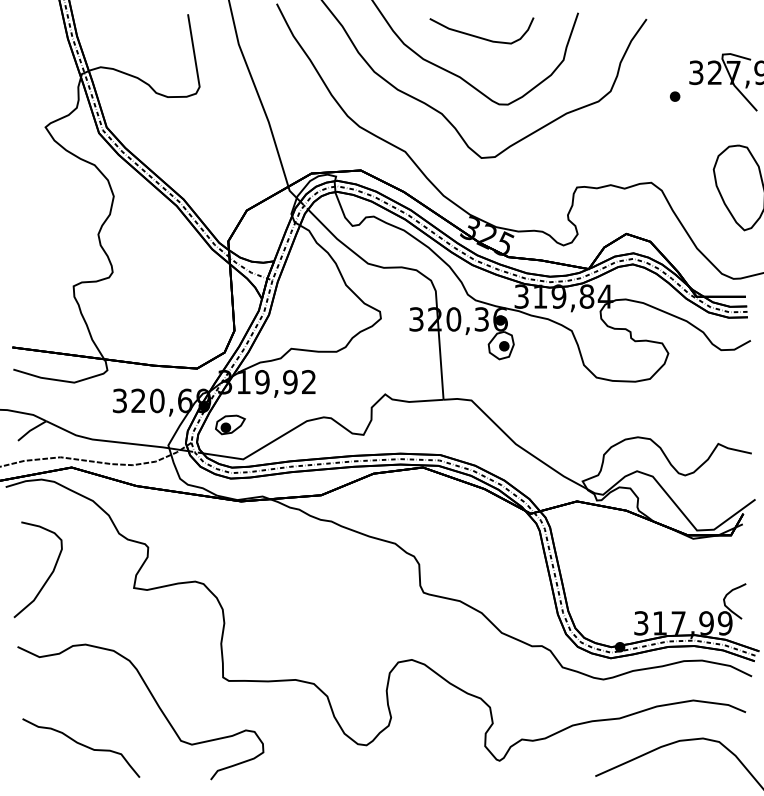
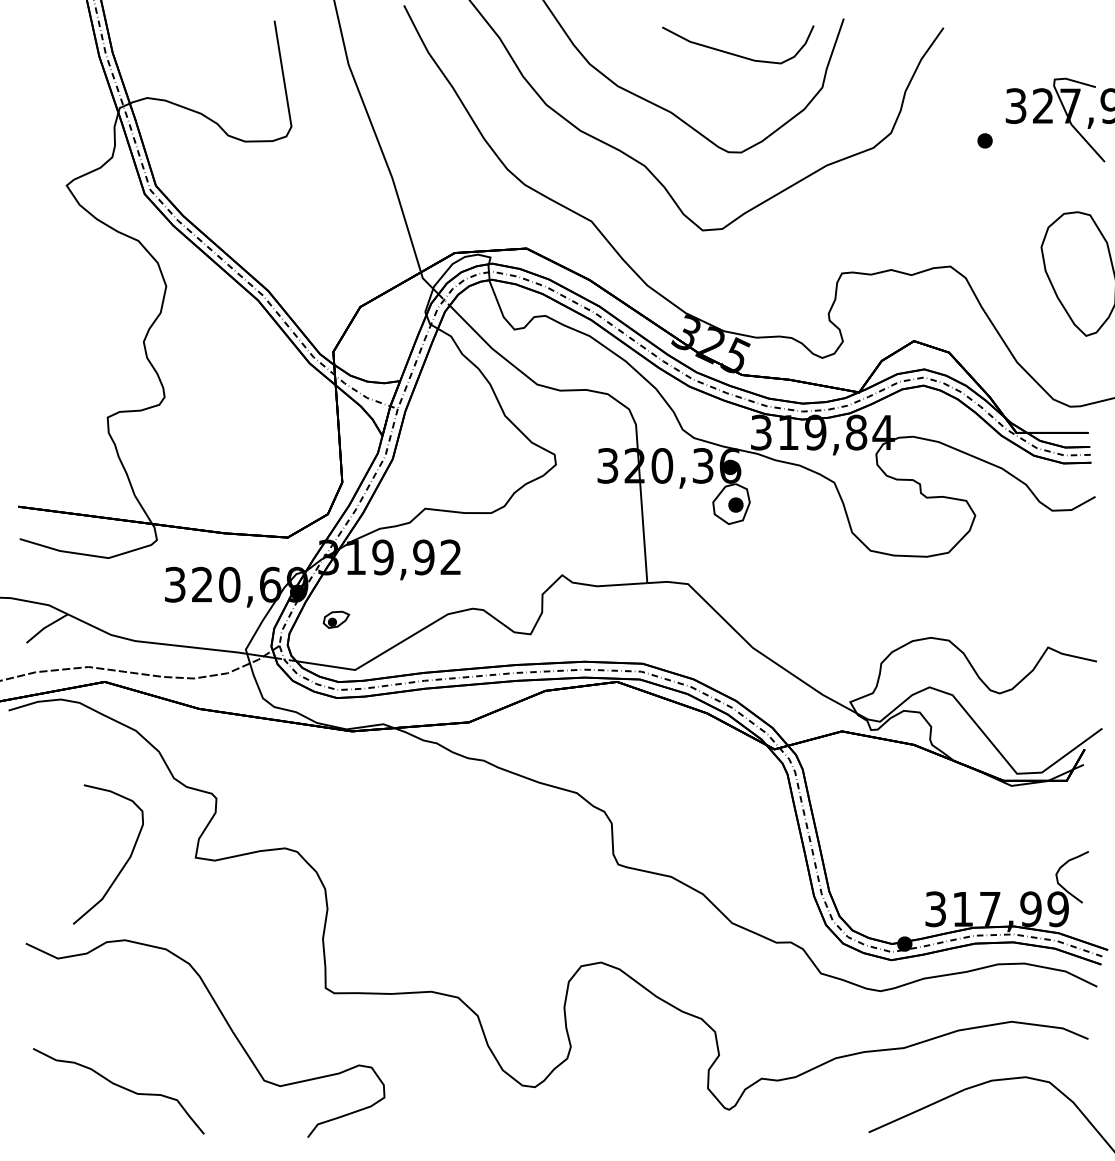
curve: (479, 36) -> (734, 53), moved
part: (230, 424) -> (336, 619), size x0.6
curve: (48, 576) -> (123, 864), moved

